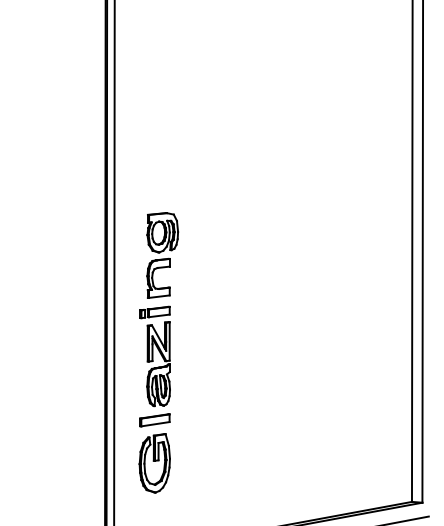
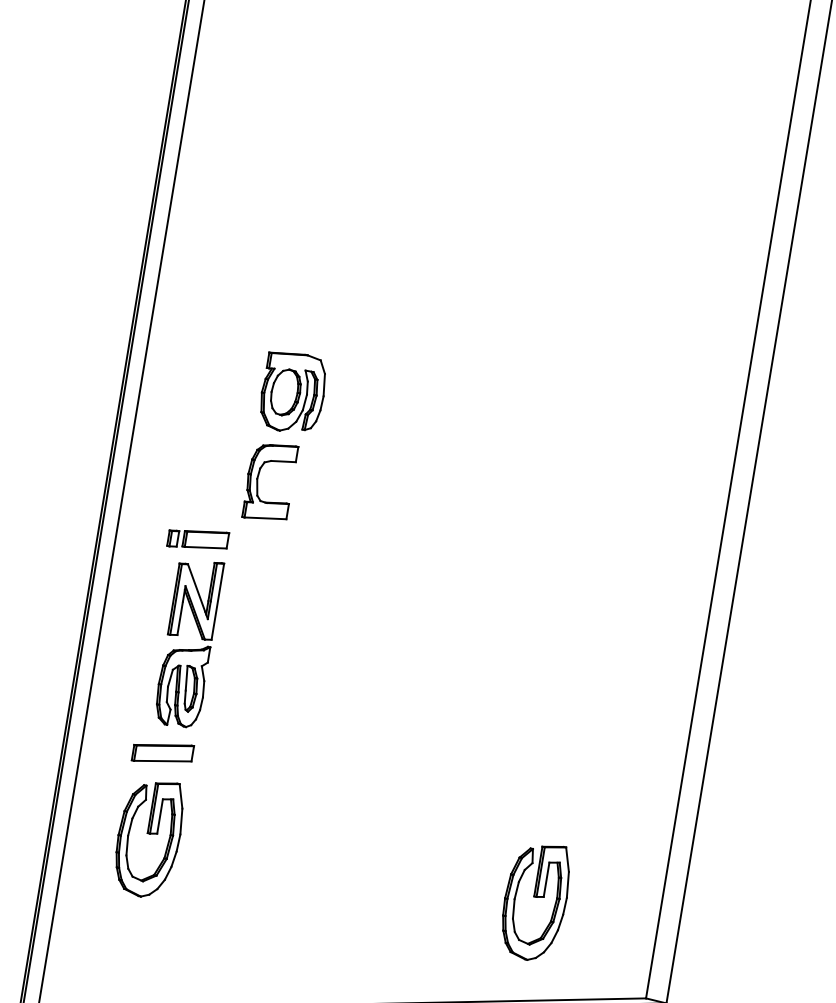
part: (162, 255) -> (285, 437), moved
part: (349, 463) -> (534, 901), added

